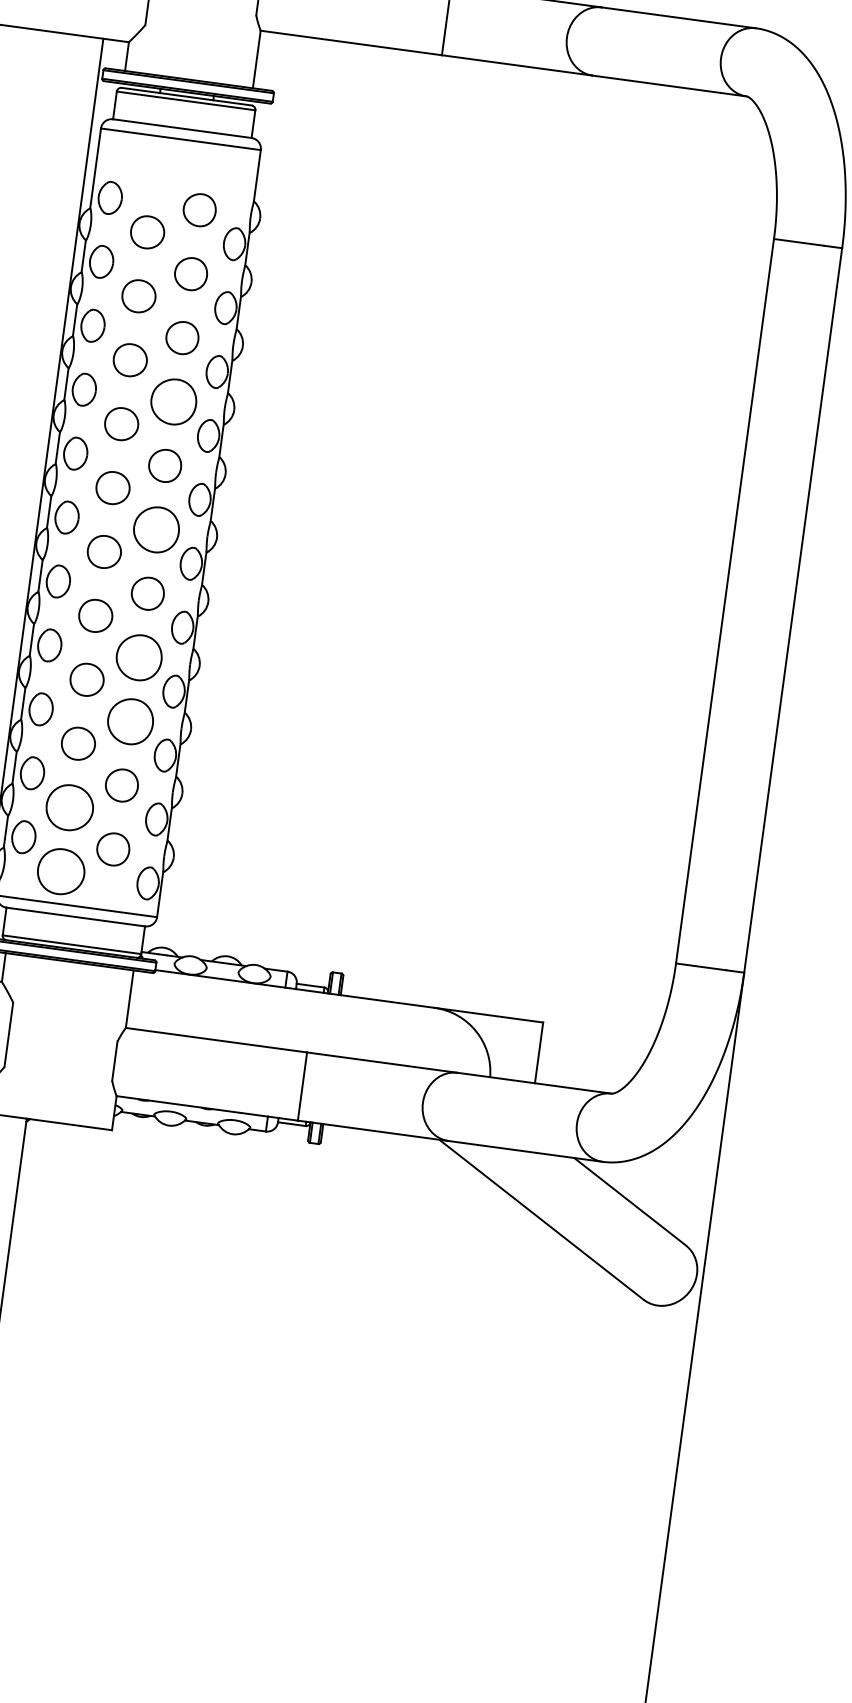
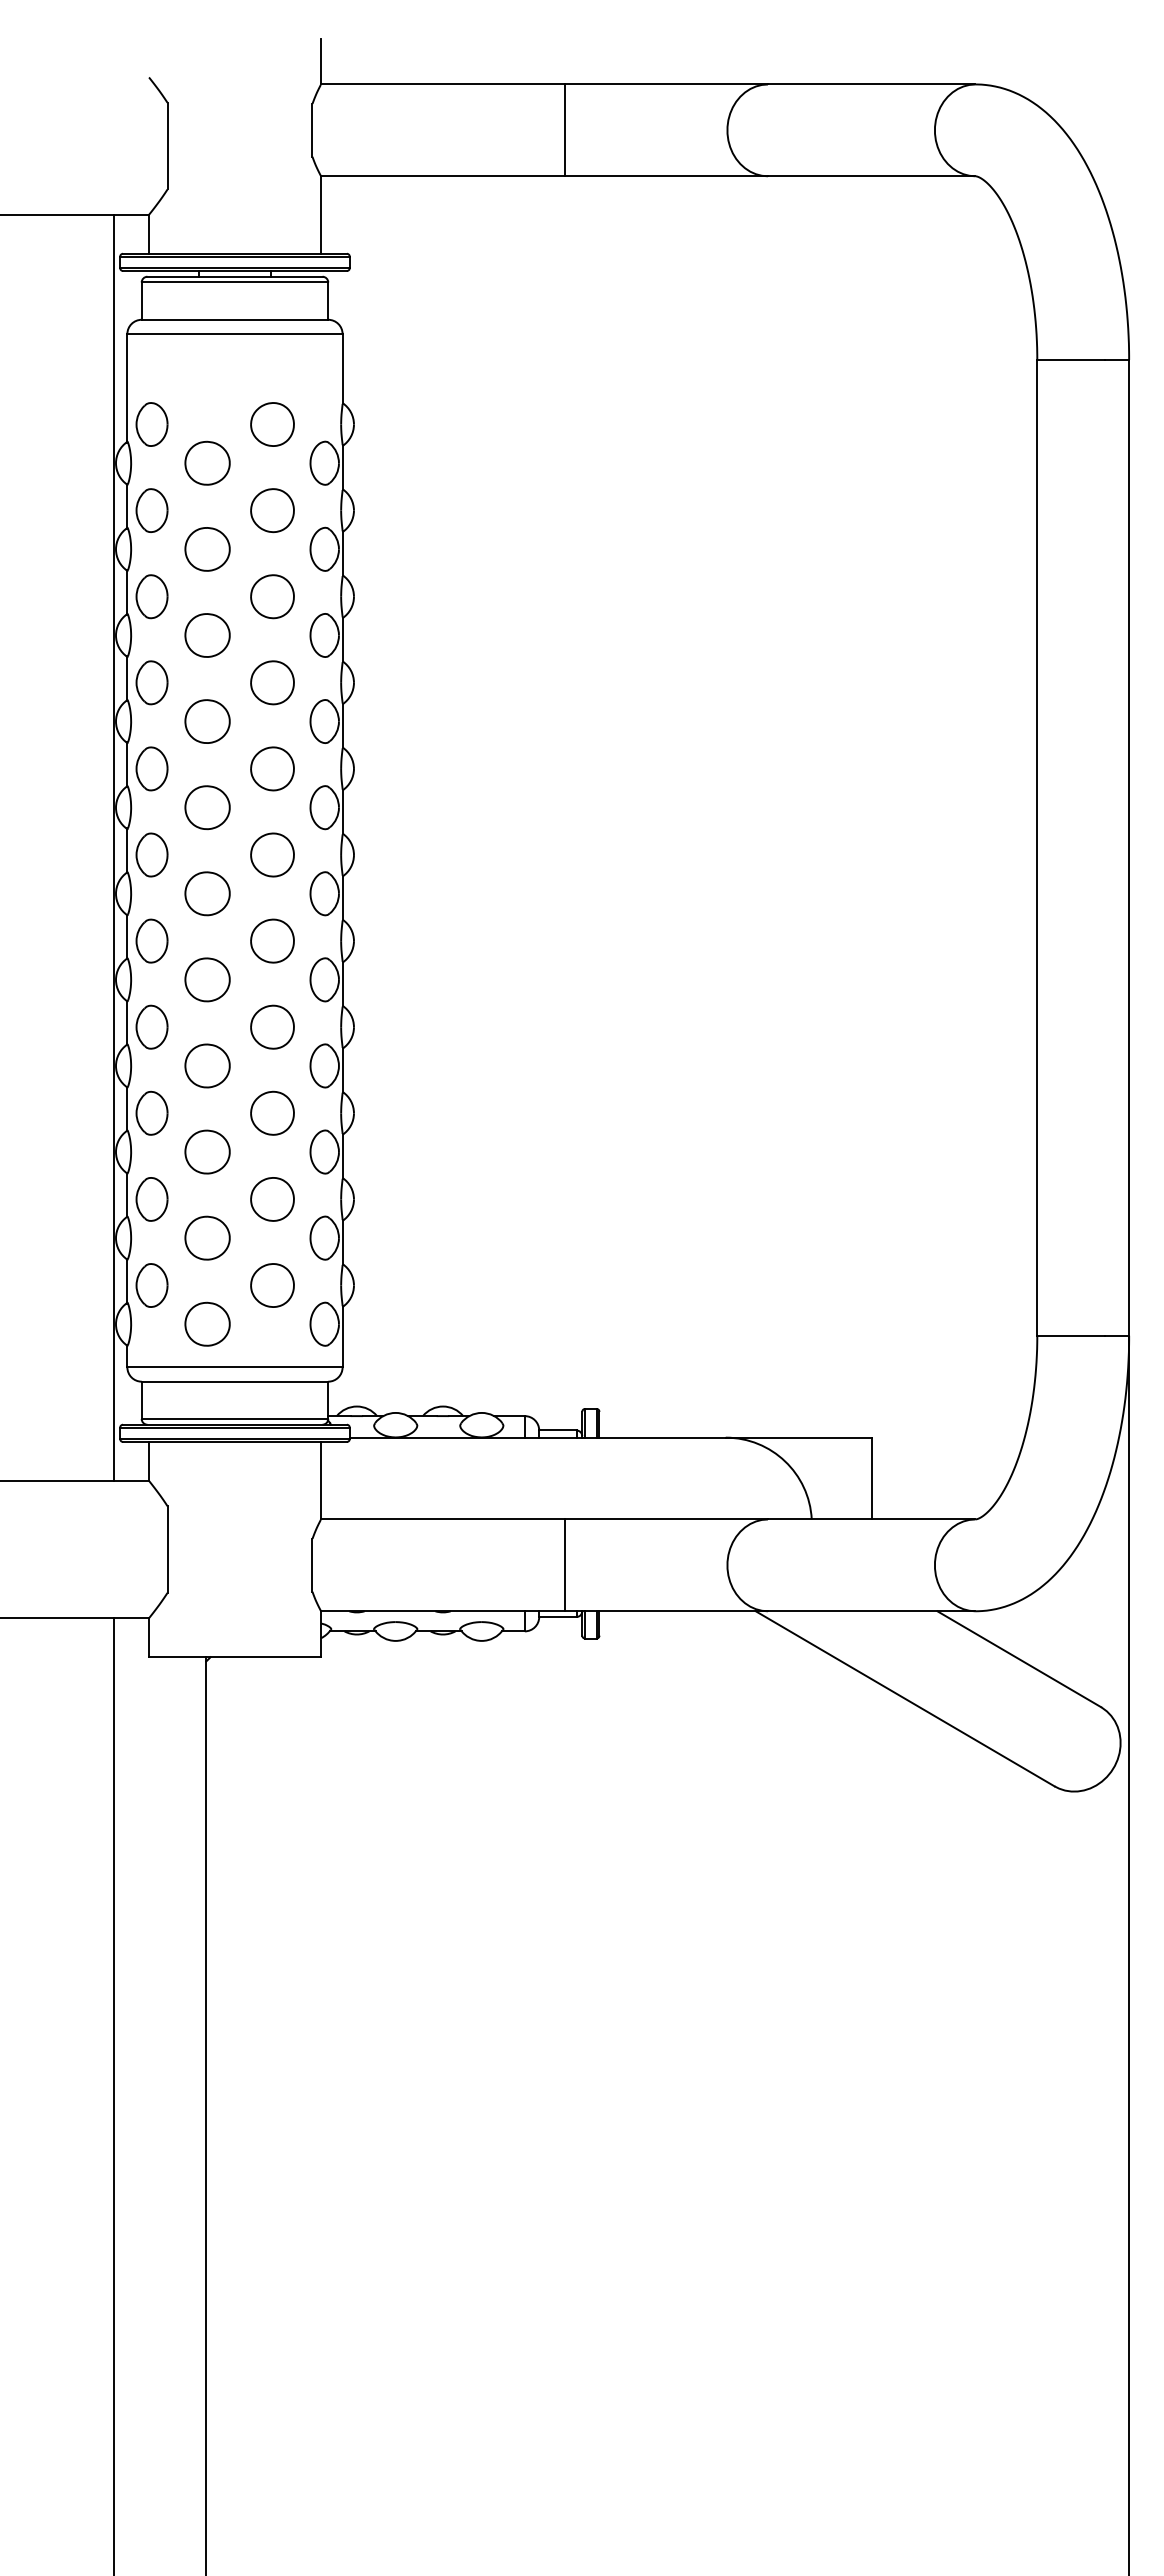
part: (173, 401) -> (272, 682), size x0.71
part: (156, 529) -> (272, 854), size x0.71
part: (139, 657) -> (272, 1026), size x0.71
part: (130, 720) -> (272, 1112), size x0.71
part: (69, 807) -> (207, 1237), size x0.71
part: (61, 871) -> (207, 1323), size x0.71

